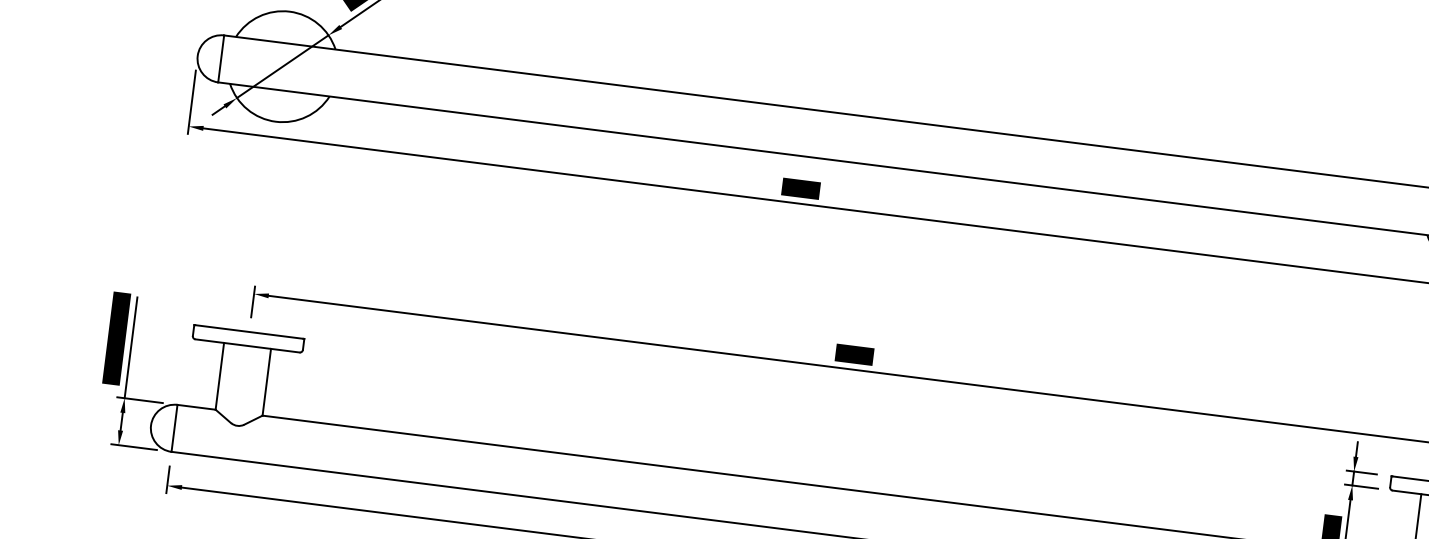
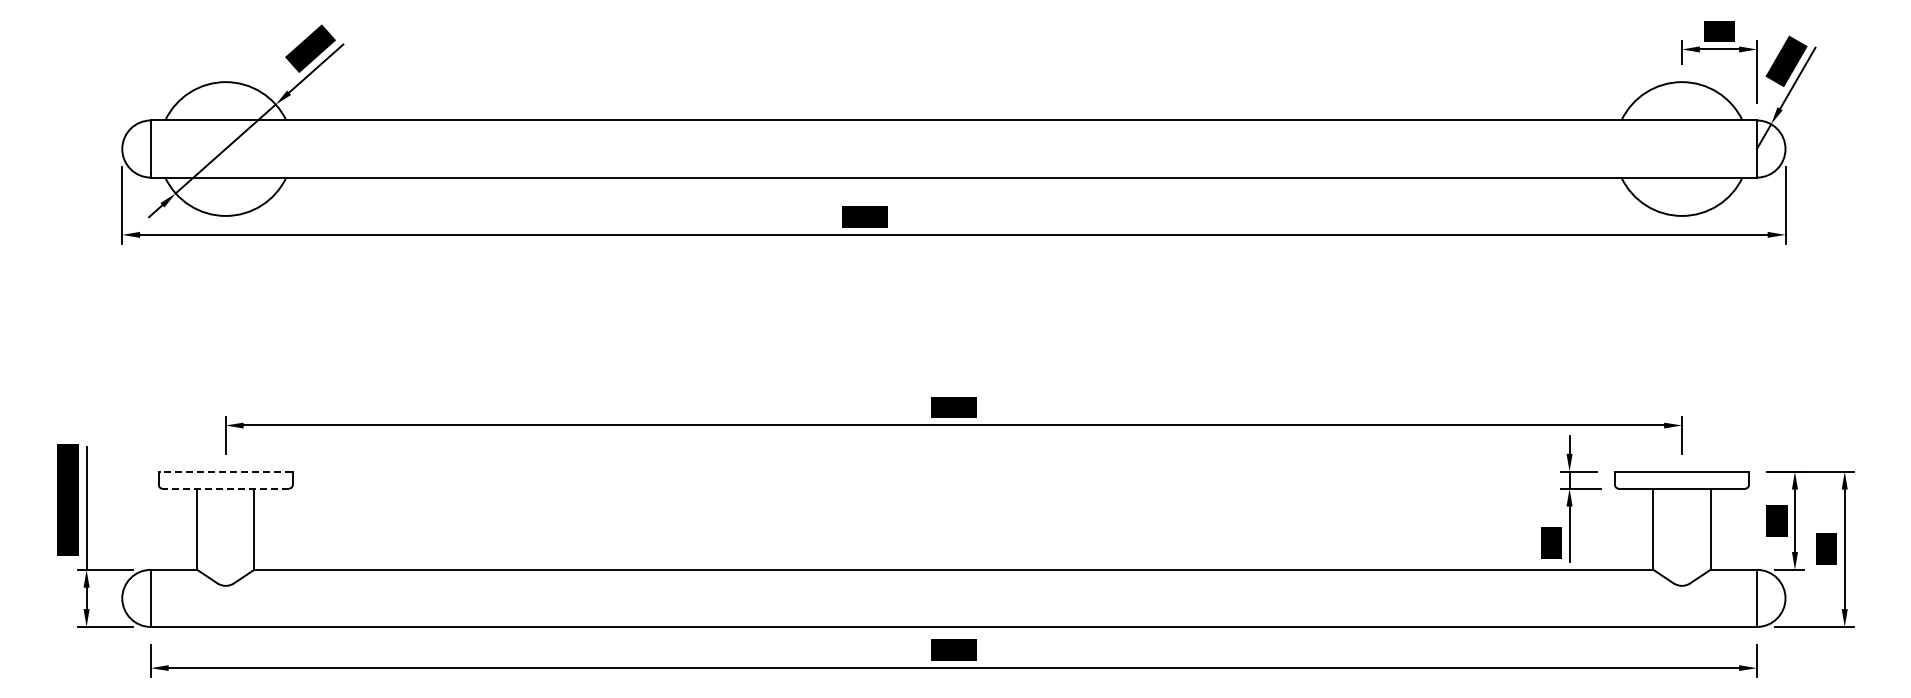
line: (249, 331) -> (225, 471), solid -> dashed
line: (247, 345) -> (225, 488), solid -> dashed

